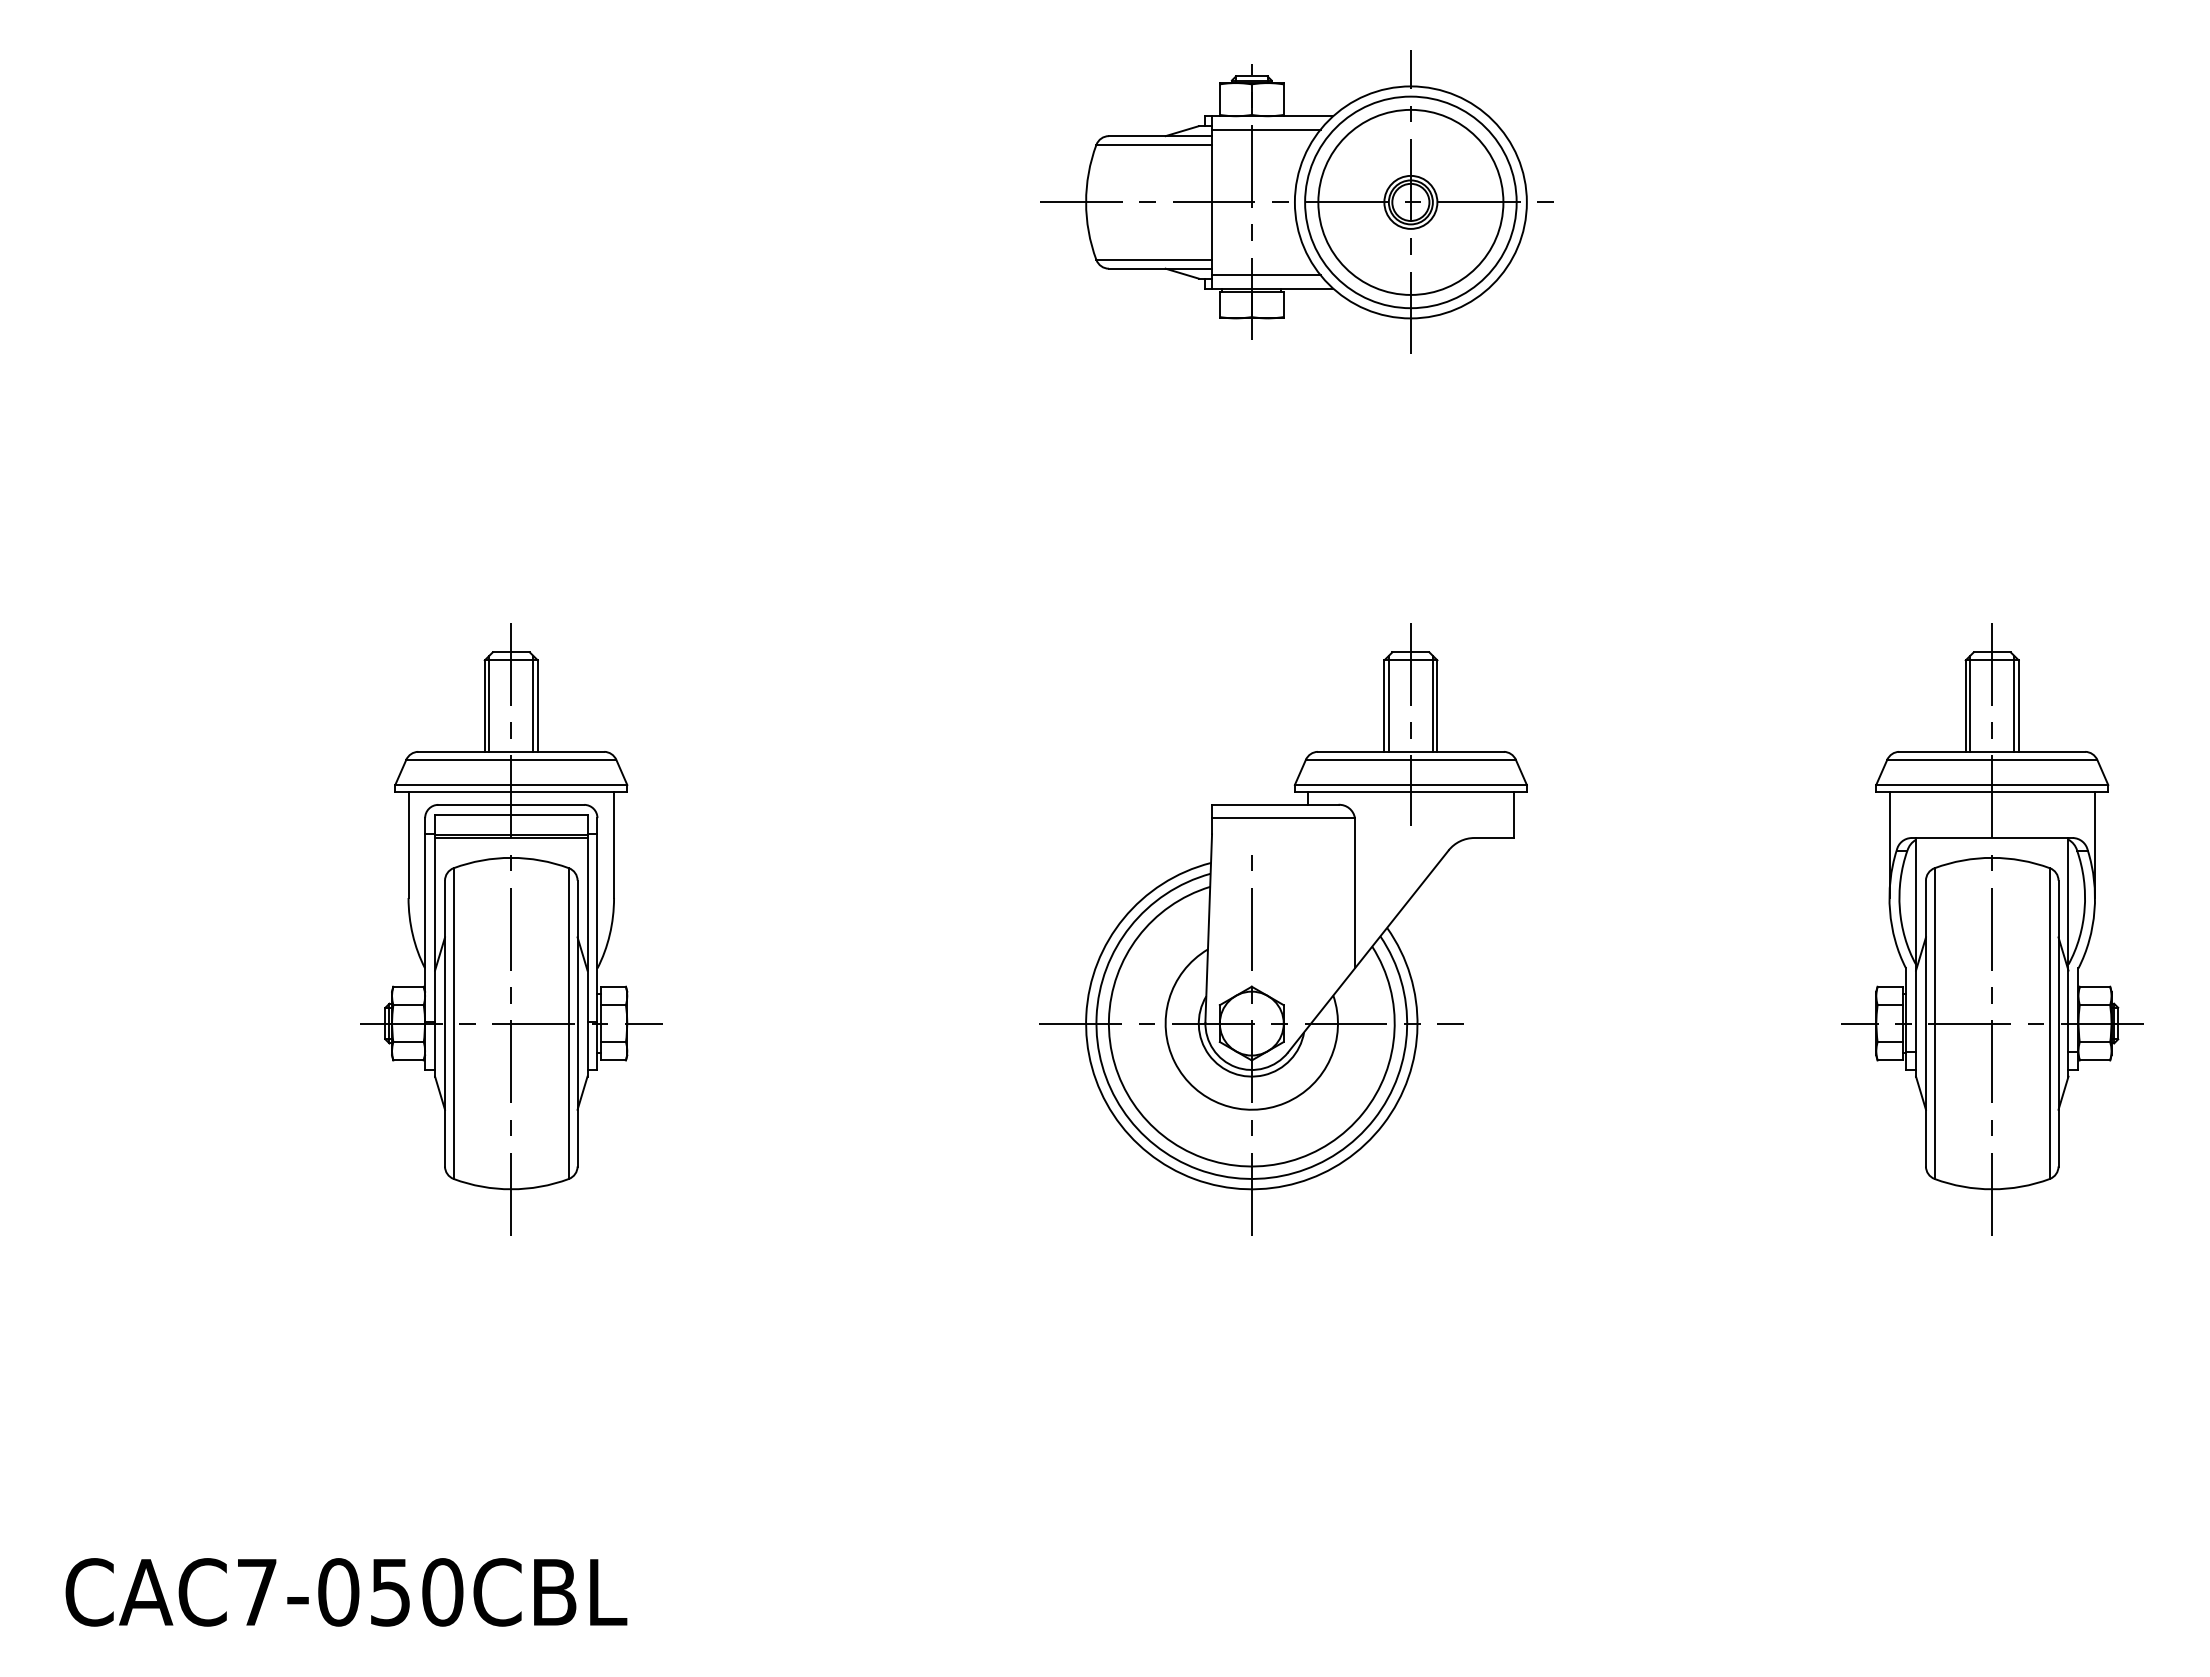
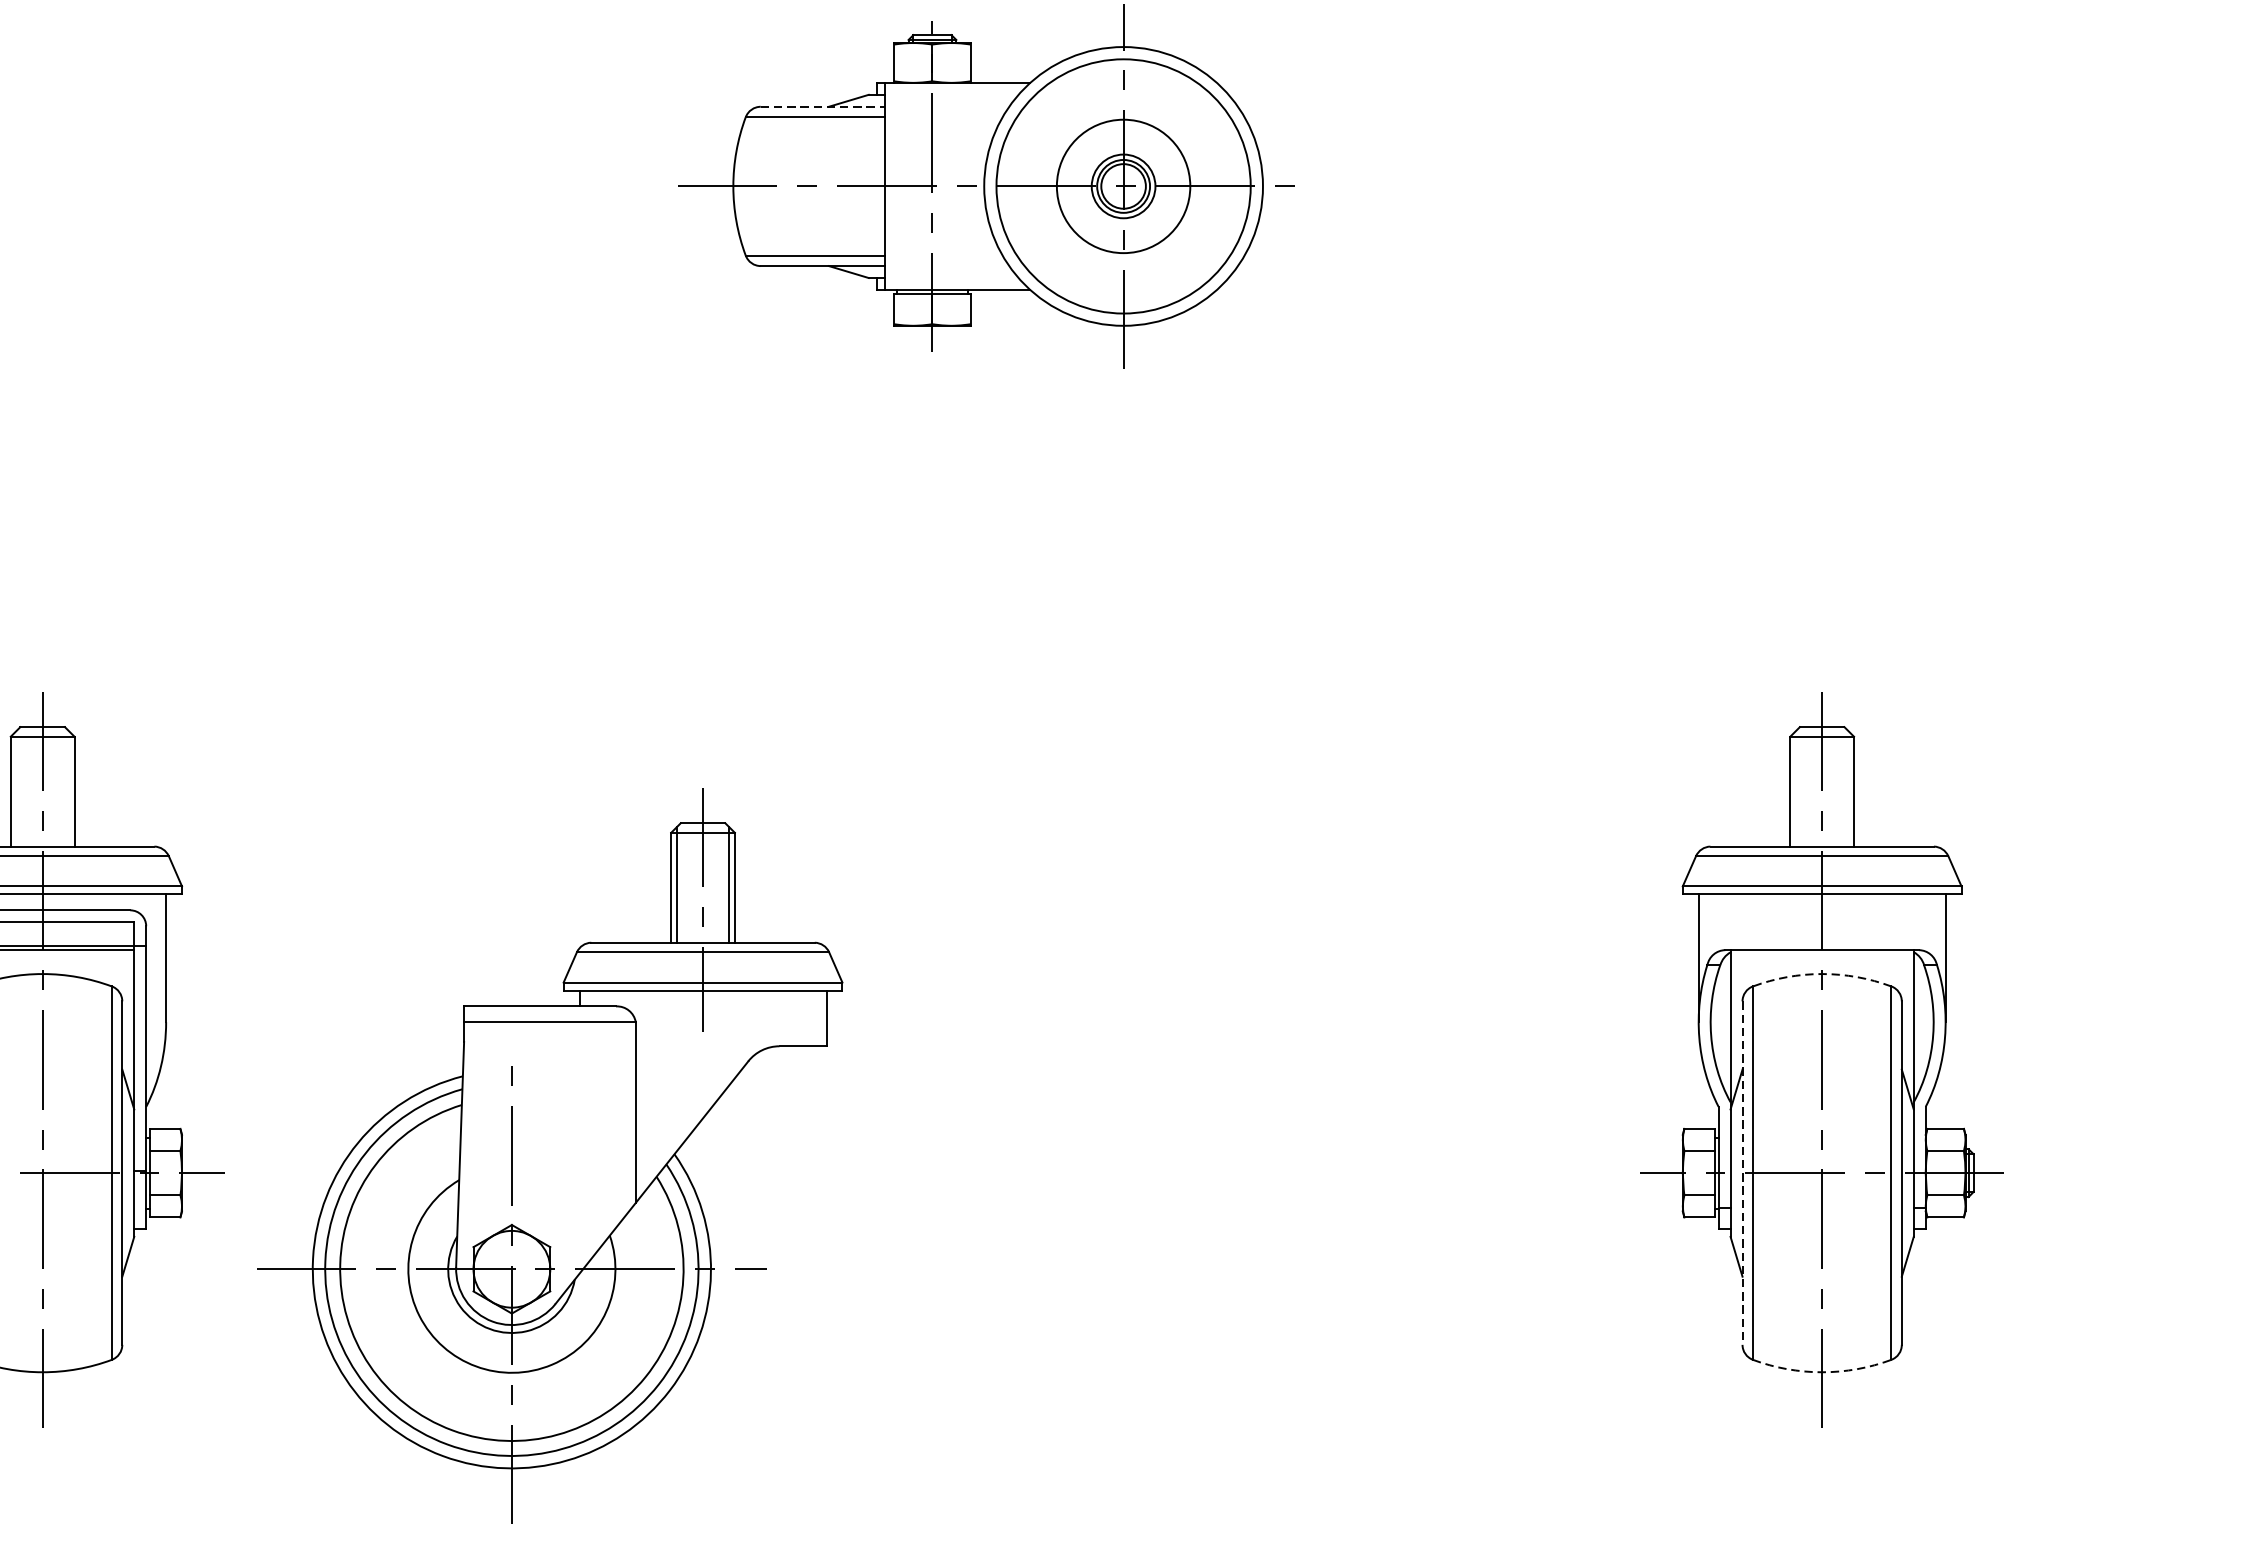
line: (1266, 129) -> (950, 98), removed
line: (1160, 136) -> (822, 107), solid -> dashed
circle: (1410, 201) -> (1123, 185), size x0.6
line: (1266, 275) -> (950, 274), removed
line: (489, 703) -> (16, 788), removed
line: (533, 703) -> (69, 788), removed
line: (1970, 703) -> (1796, 788), removed
line: (2014, 703) -> (1848, 788), removed
arc: (1992, 857) -> (1822, 973), solid -> dashed
part: (1283, 929) -> (549, 1156), moved
line: (1925, 1023) -> (1741, 1173), solid -> dashed
arc: (1992, 1189) -> (1822, 1372), solid -> dashed

